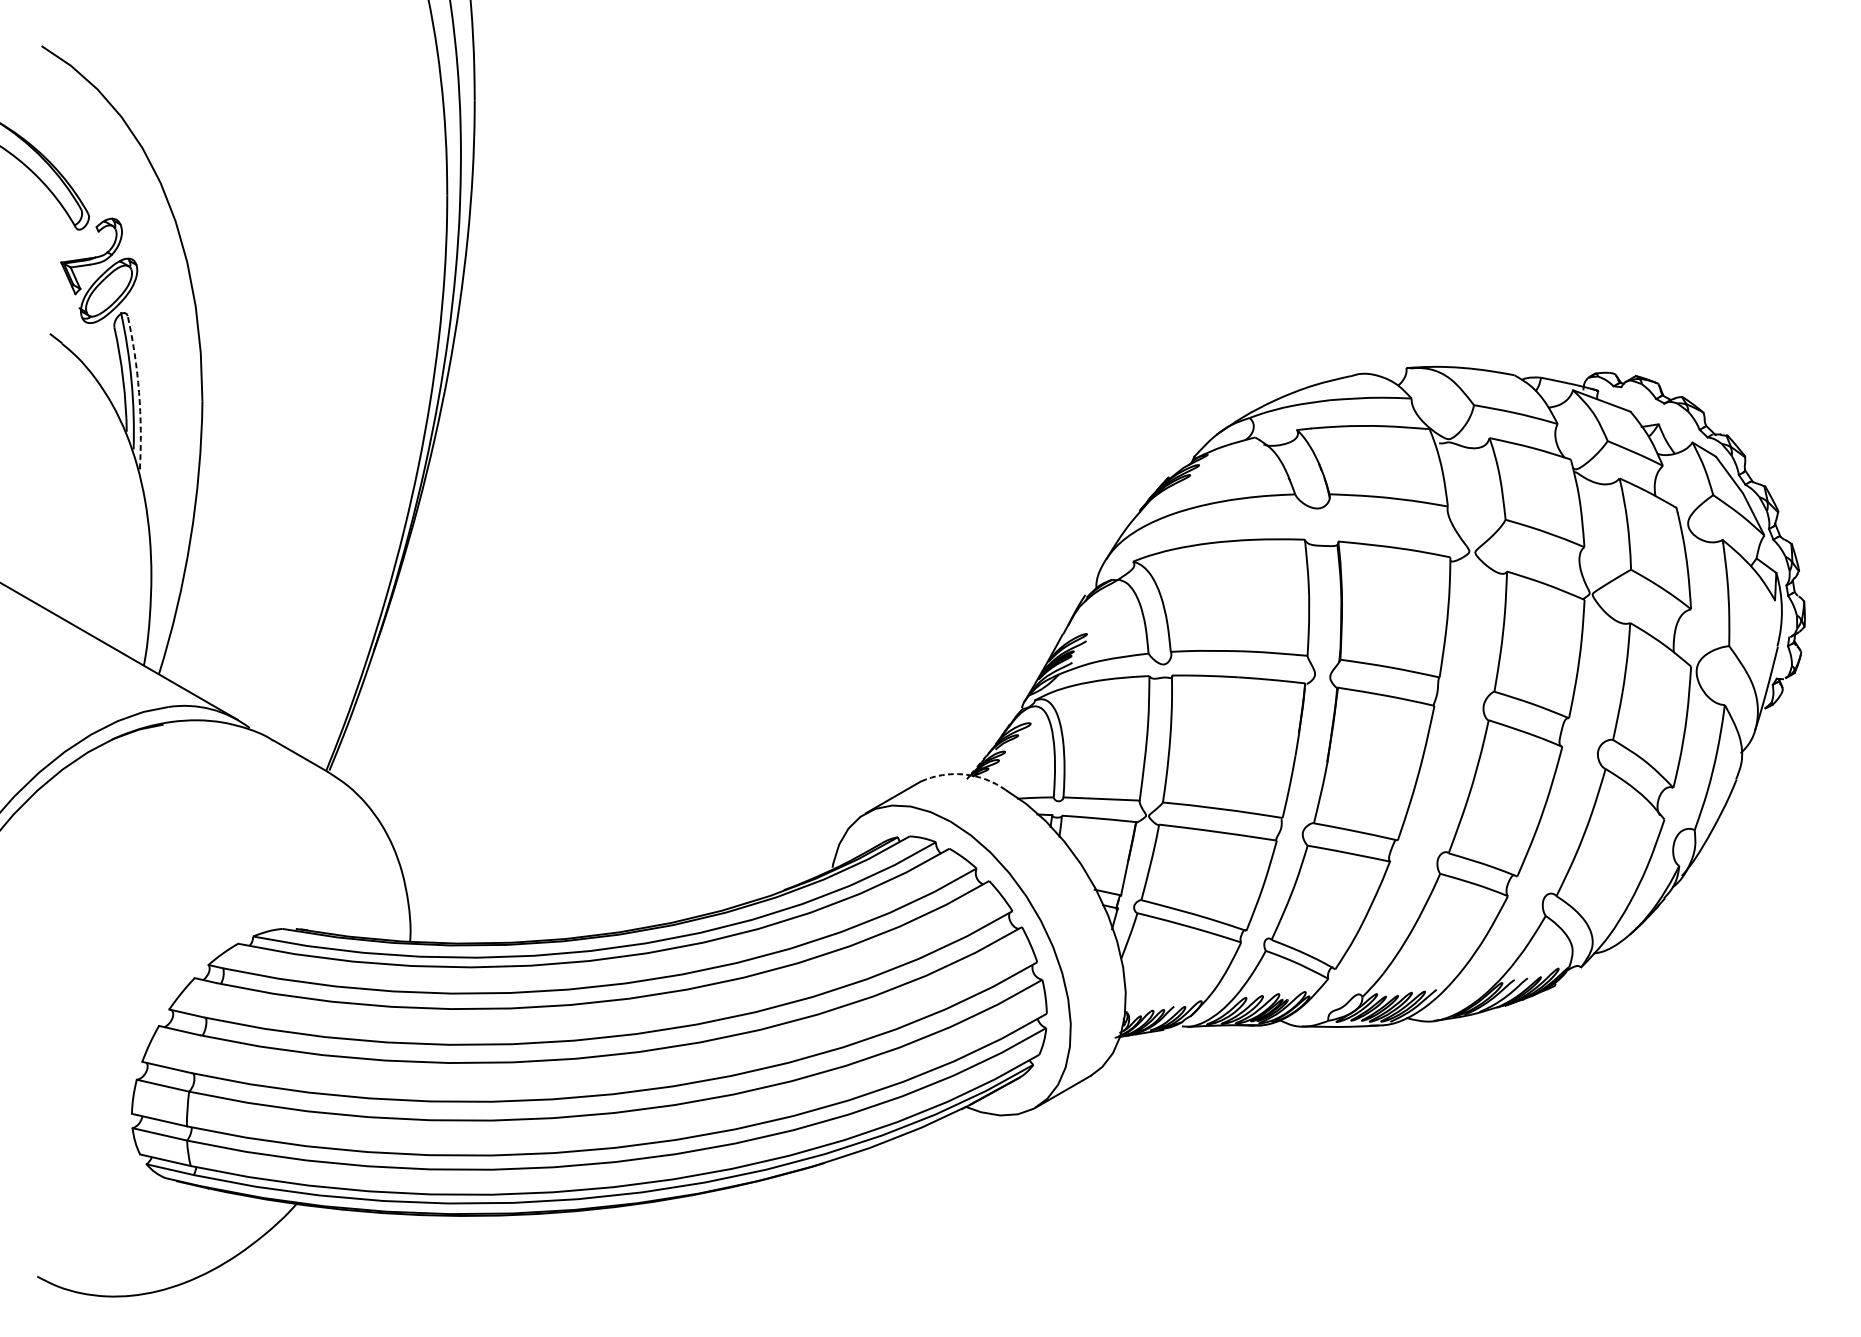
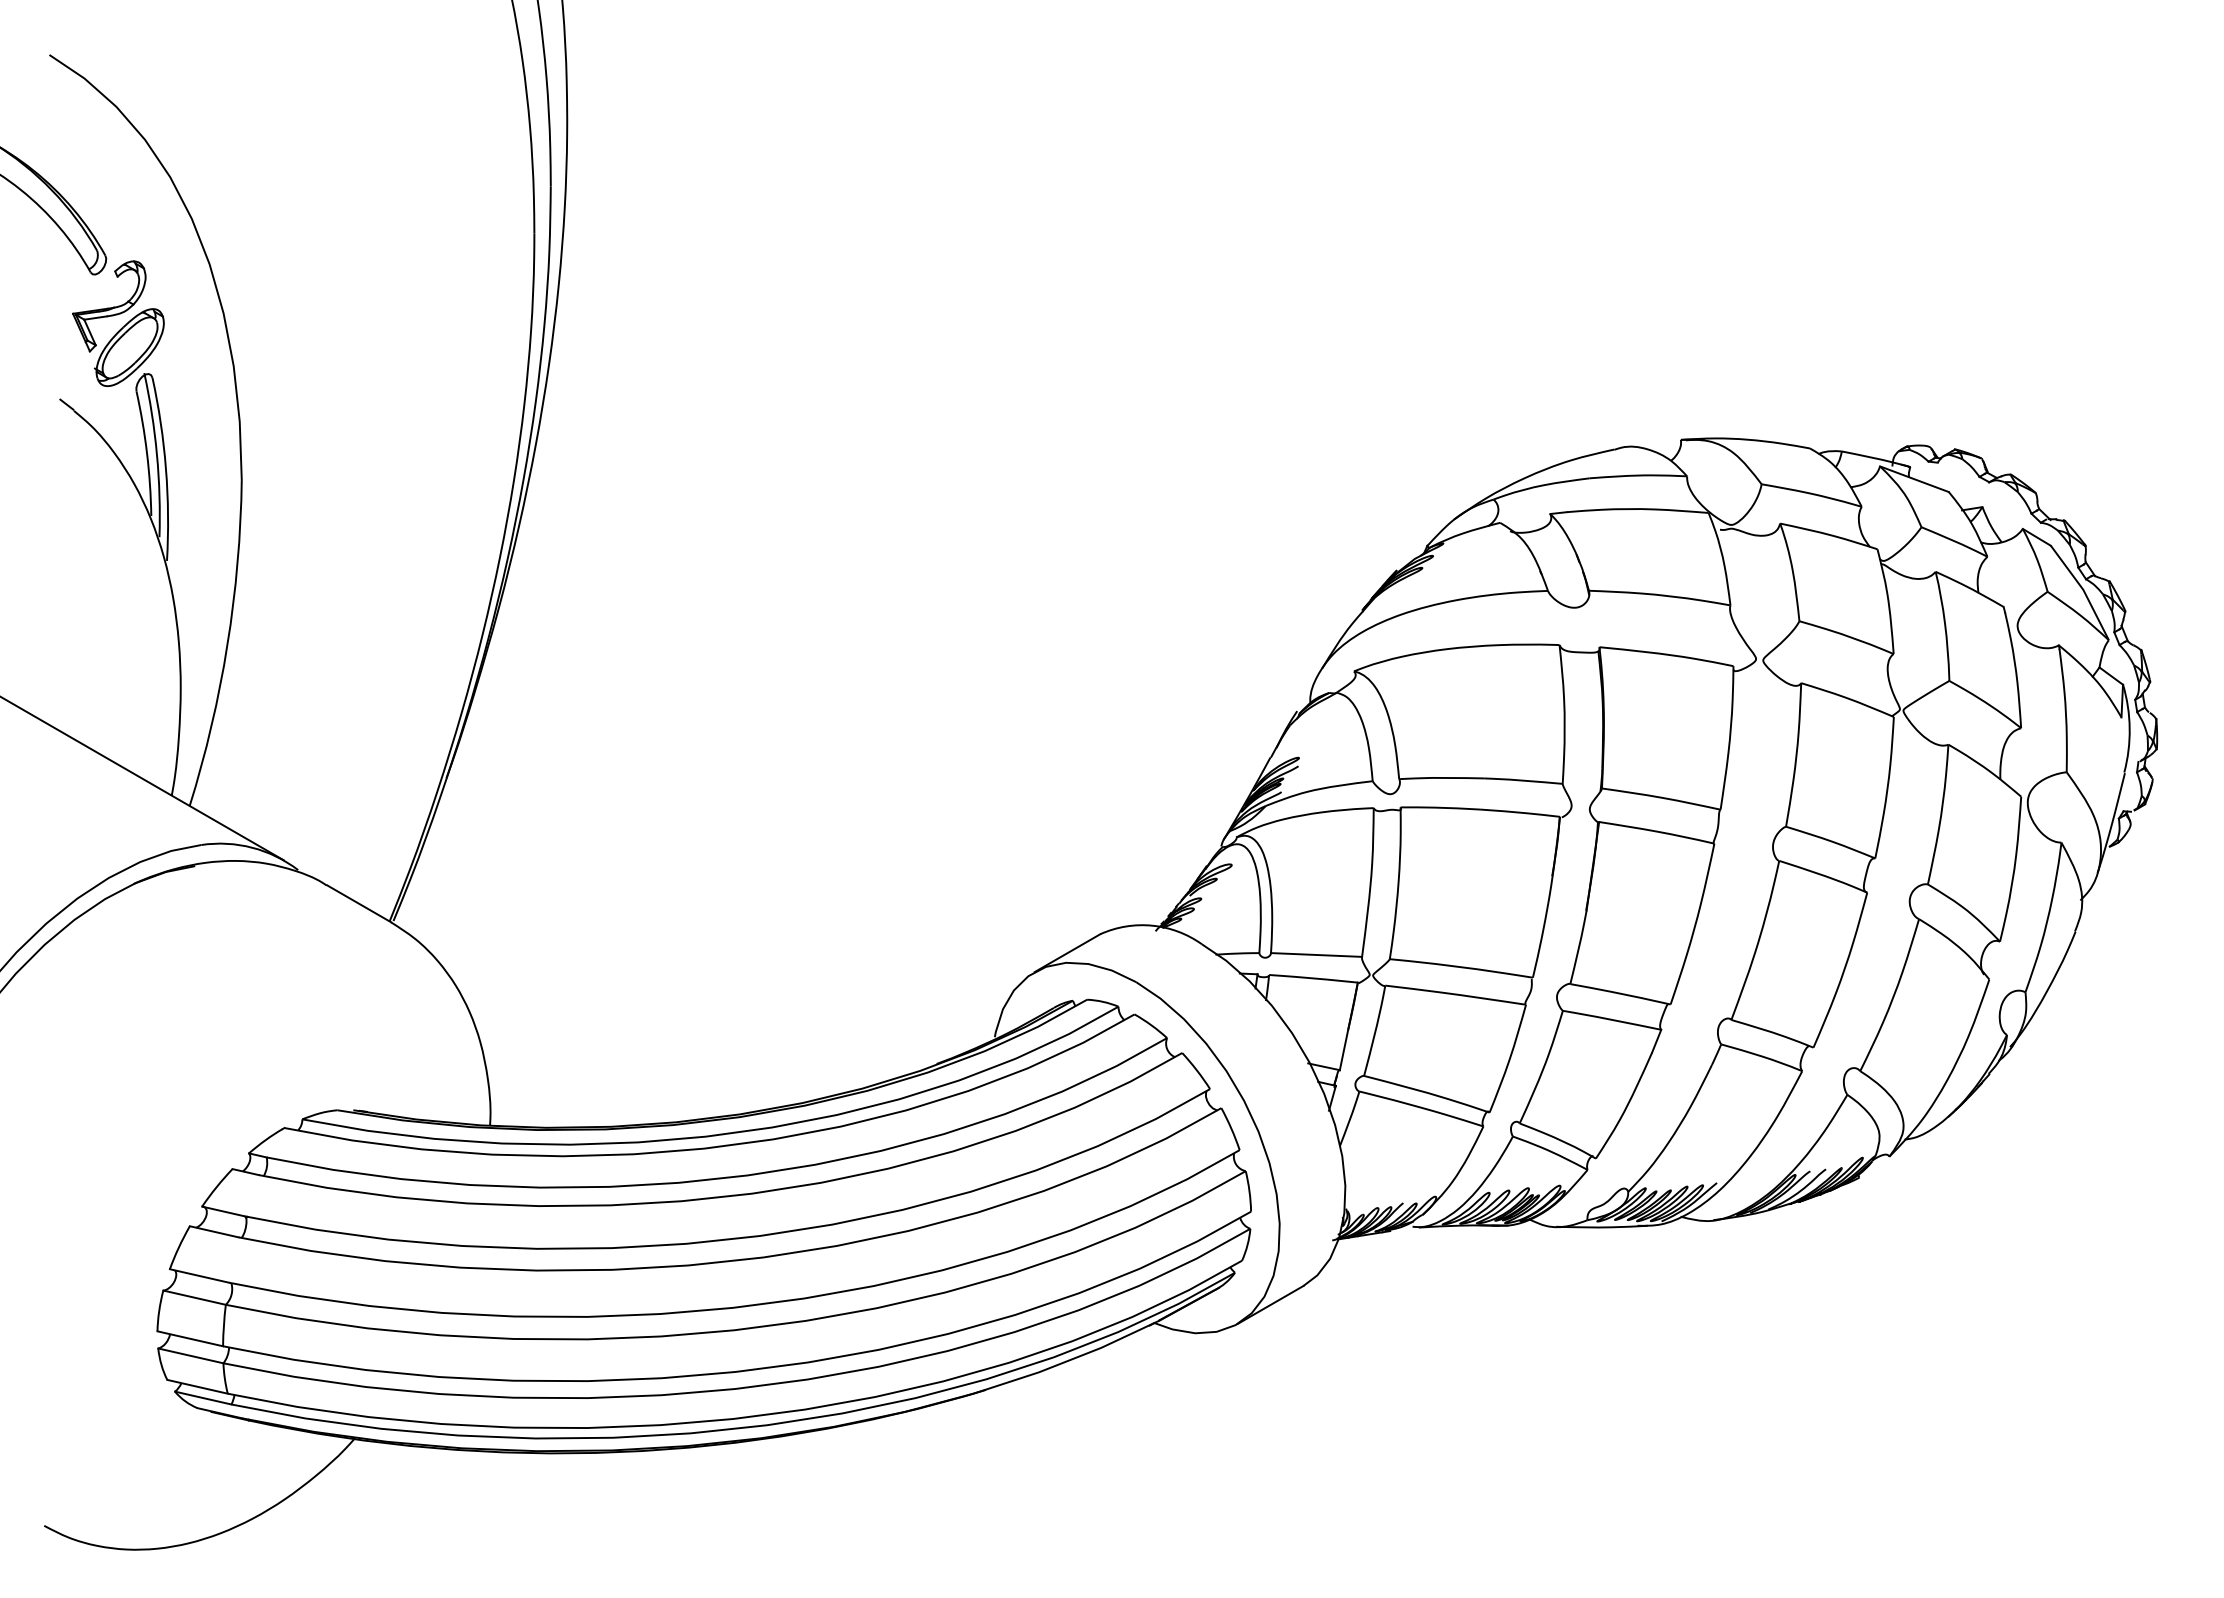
arc: (138, 392) -> (165, 468), dashed -> solid
arc: (964, 774) -> (1152, 925), dashed -> solid

